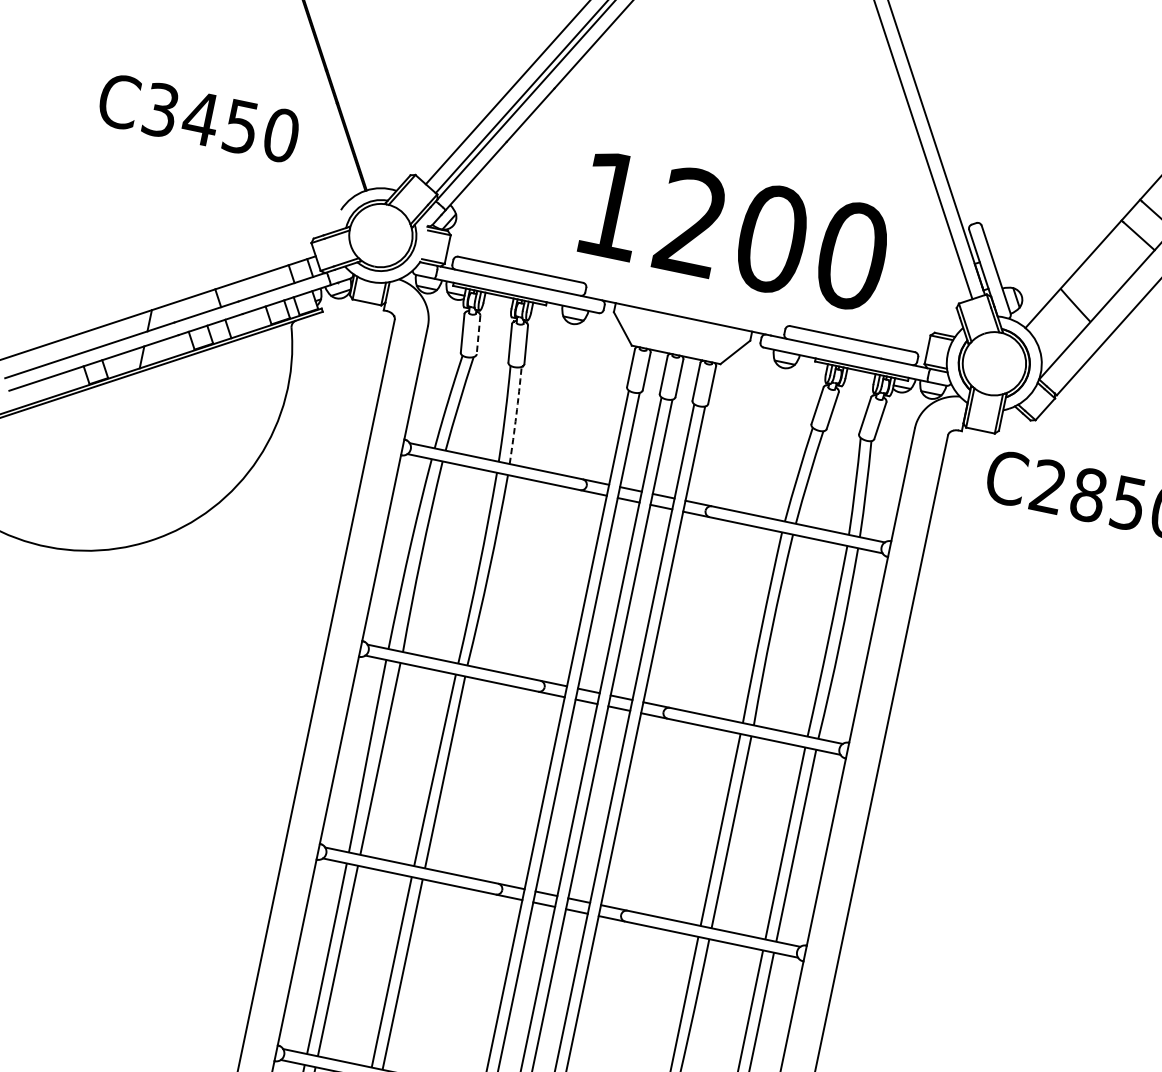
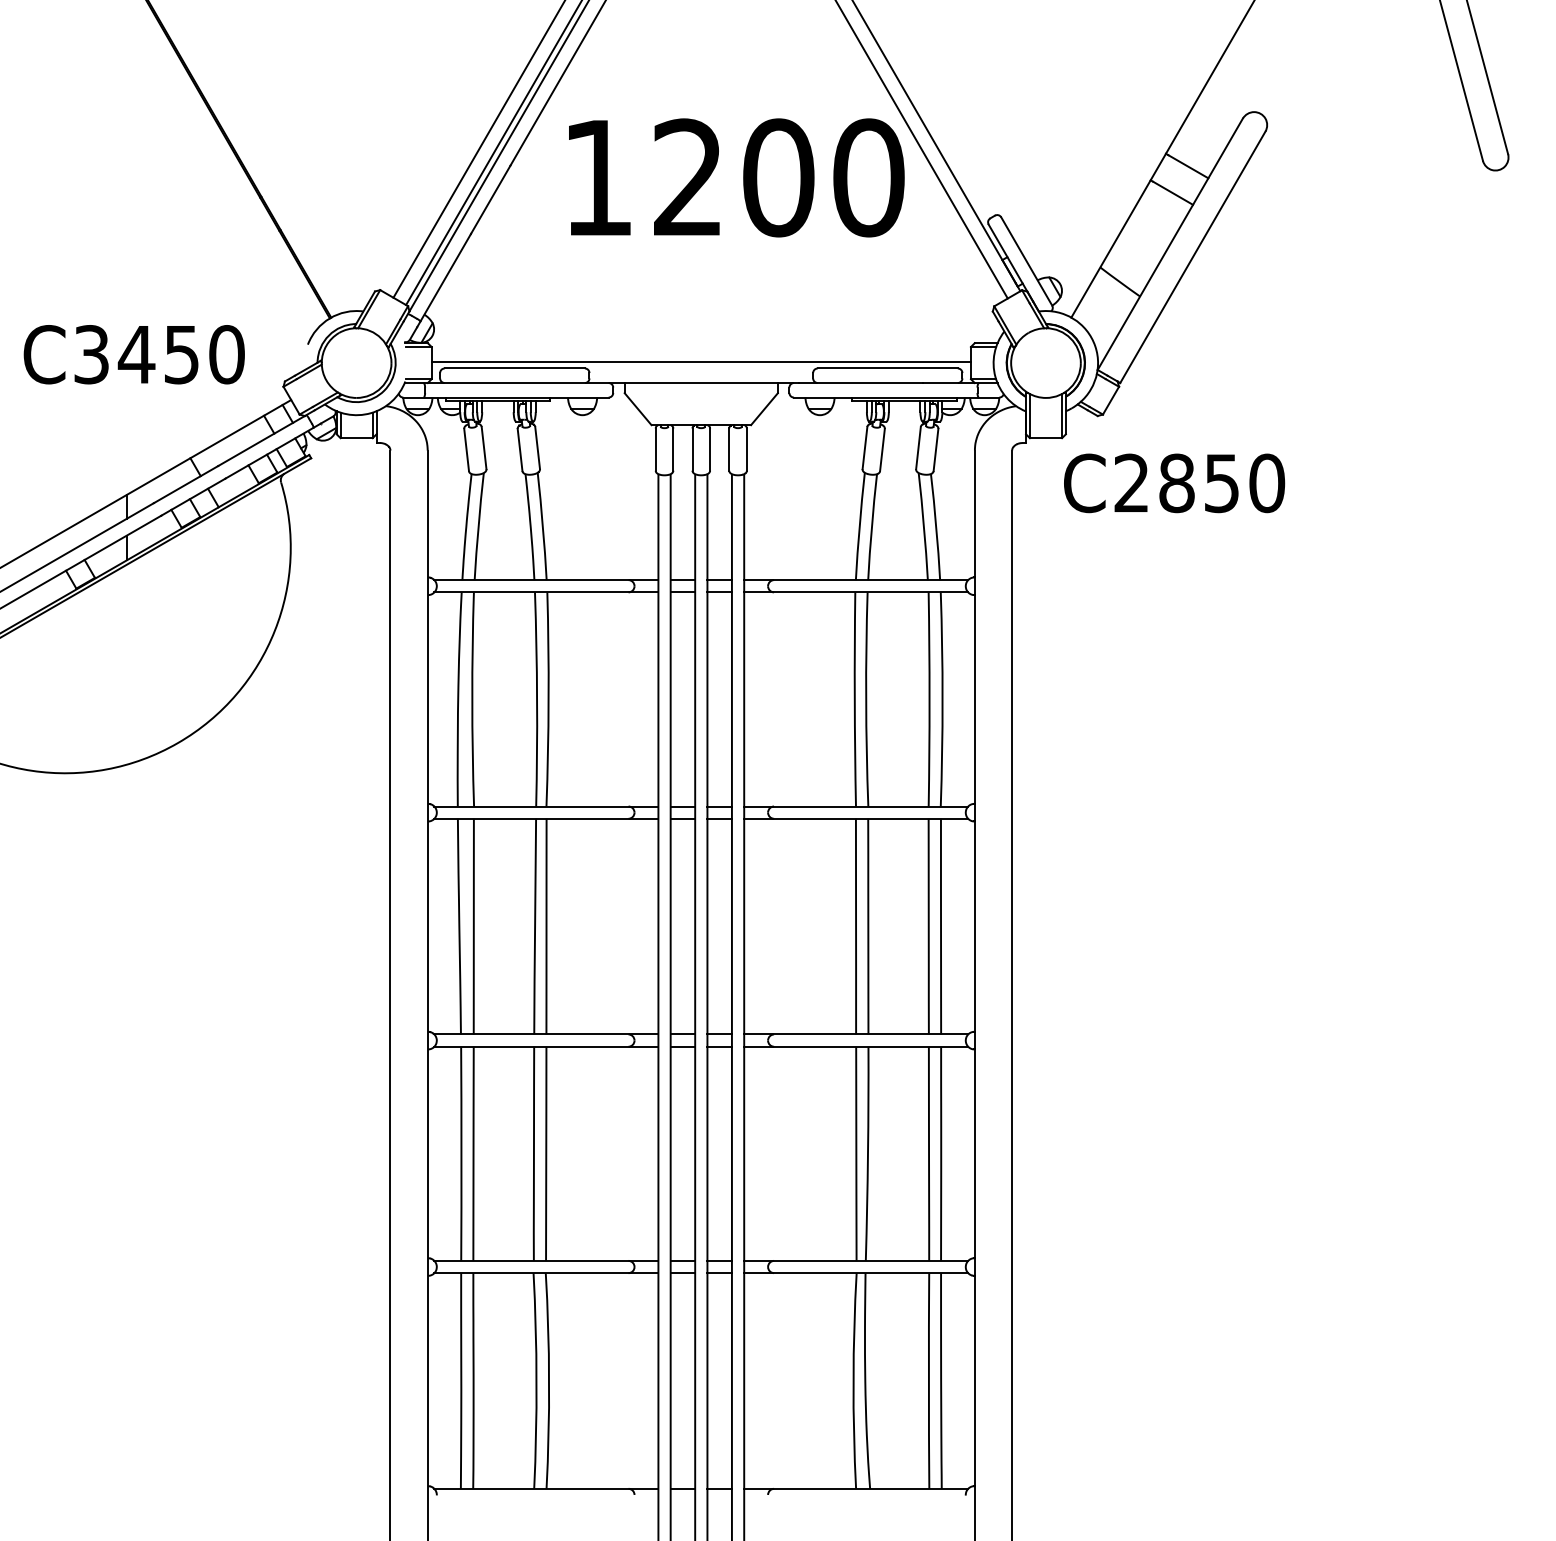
text: (198, 117) -> (133, 354), moved
text: (734, 230) -> (736, 177), moved
line: (687, 298) -> (700, 362), added
line: (478, 335) -> (484, 448), dashed -> solid
arc: (515, 415) -> (542, 526), dashed -> solid

